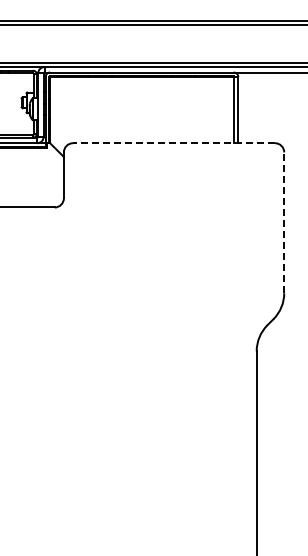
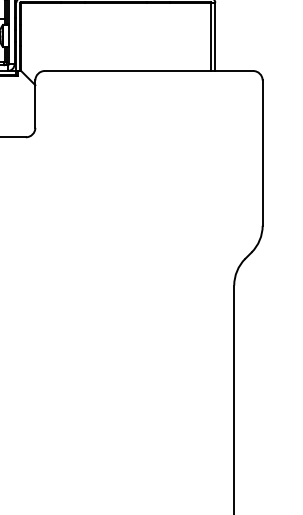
line: (174, 143) -> (149, 71), dashed -> solid
line: (284, 222) -> (262, 152), dashed -> solid

